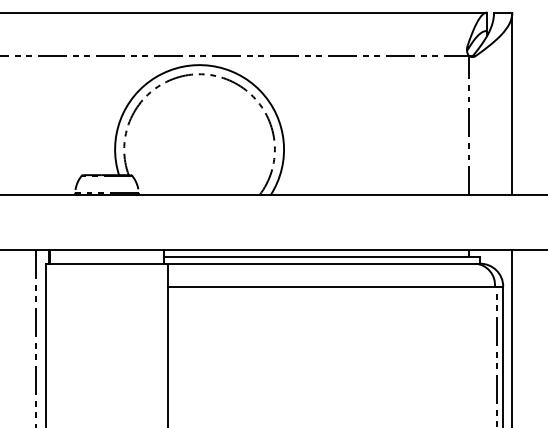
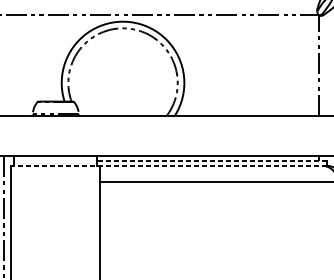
line: (321, 256) -> (211, 160), solid -> dashed
line: (262, 263) -> (168, 165), solid -> dashed

